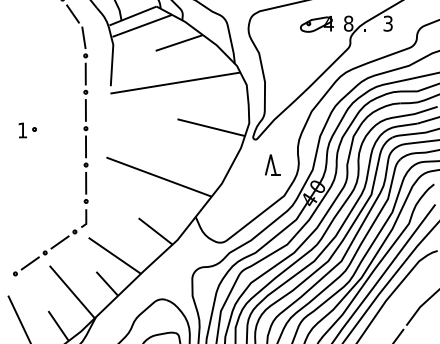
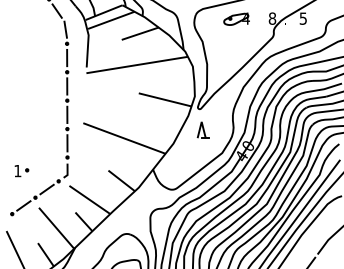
part: (316, 23) -> (236, 18), moved
text: (388, 23) -> (303, 18), 3 -> 5
part: (27, 131) -> (21, 171), moved
part: (271, 164) -> (202, 129), moved

